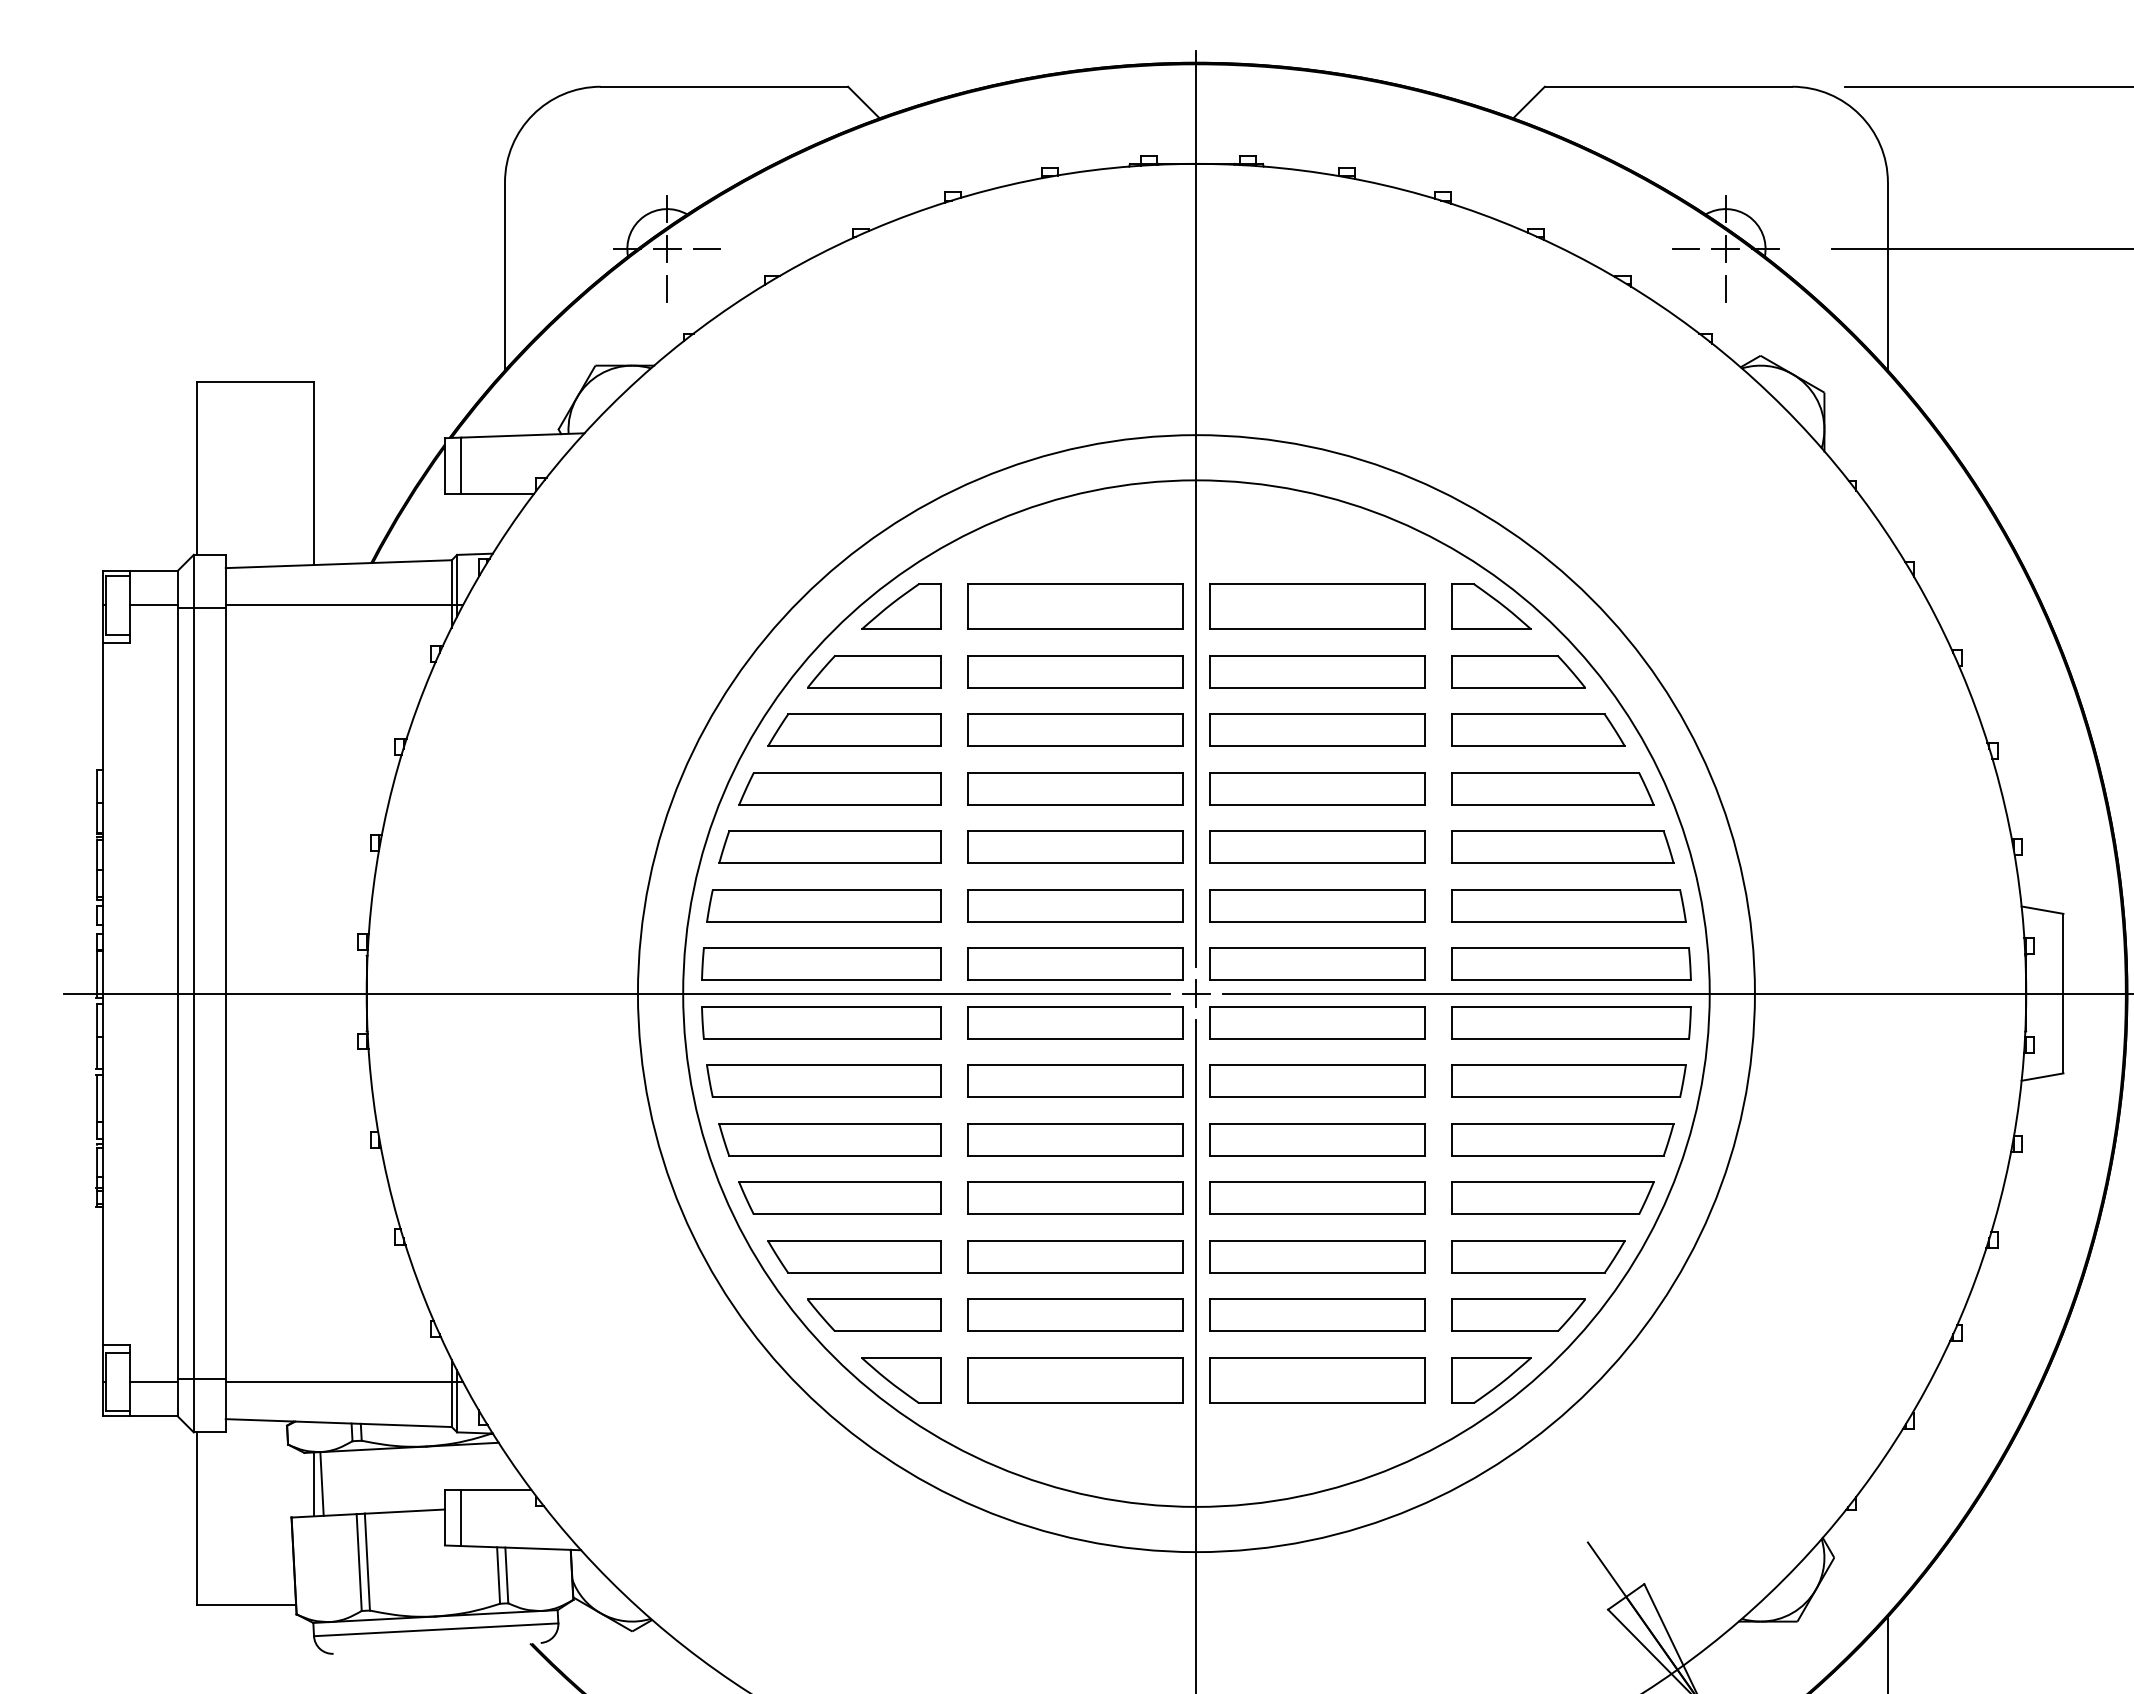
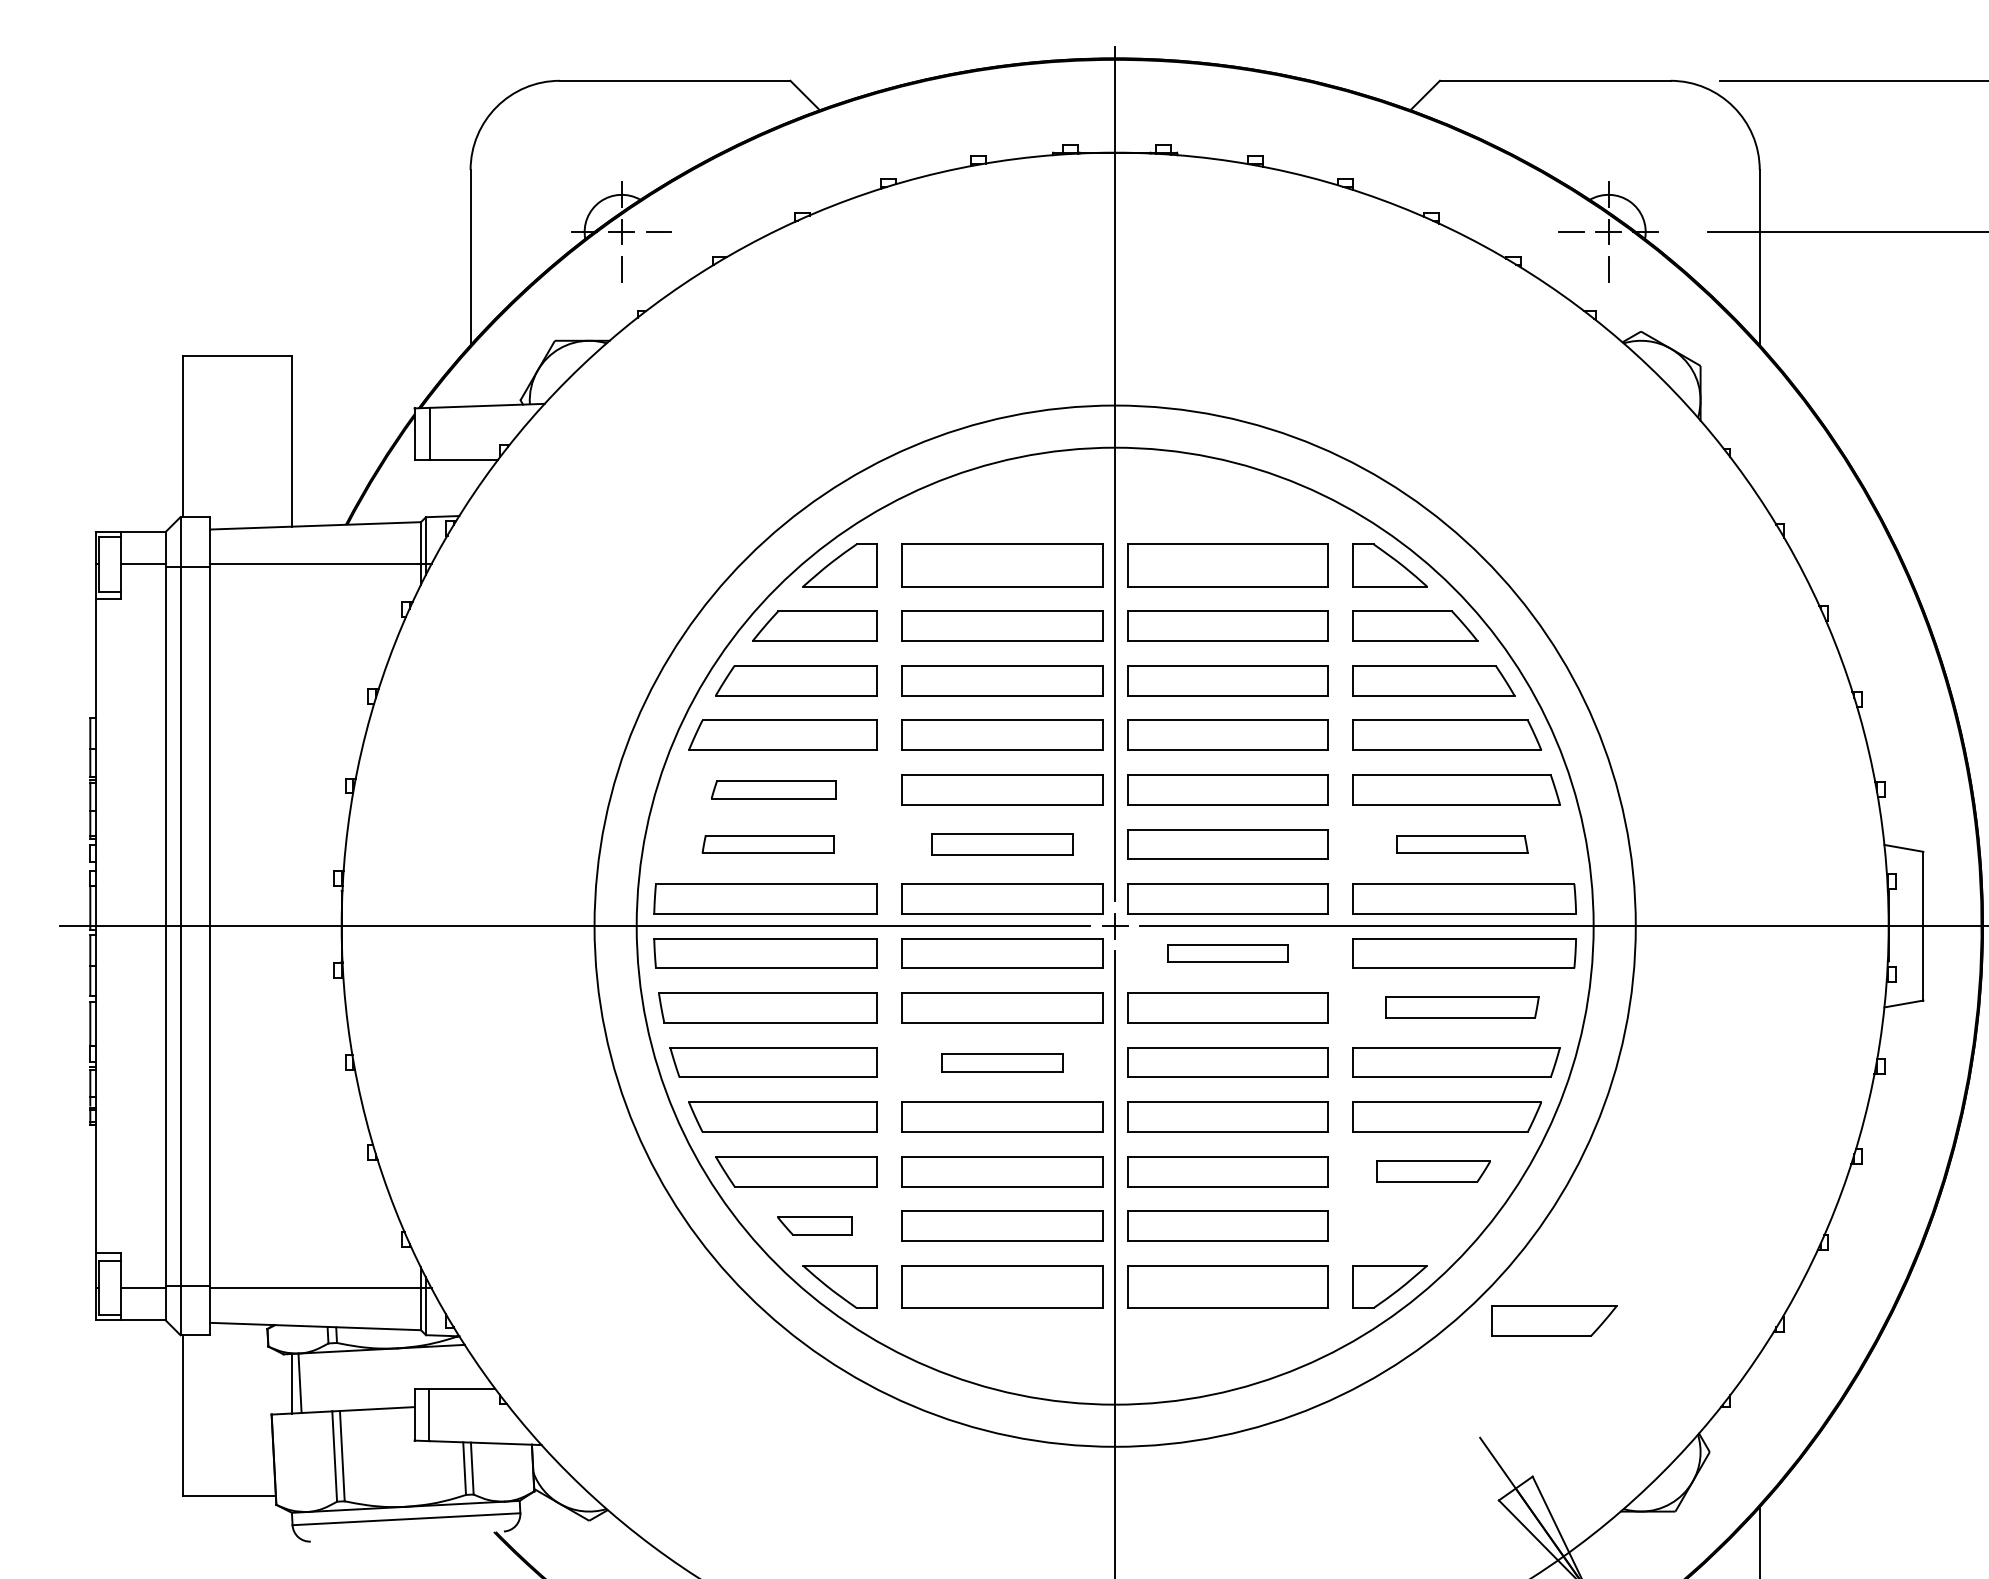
part: (829, 846) -> (773, 789), size x0.6
part: (823, 905) -> (767, 844), size x0.6
part: (1075, 905) -> (1002, 844), size x0.7
part: (1568, 905) -> (1461, 844), size x0.6
part: (1317, 1022) -> (1228, 953), size x0.6
part: (1568, 1080) -> (1461, 1007), size x0.7
part: (1075, 1139) -> (1002, 1062), size x0.6
part: (1538, 1256) -> (1434, 1171), size x0.7
part: (874, 1314) -> (815, 1225), size x0.6
part: (1518, 1314) -> (1554, 1320), moved

